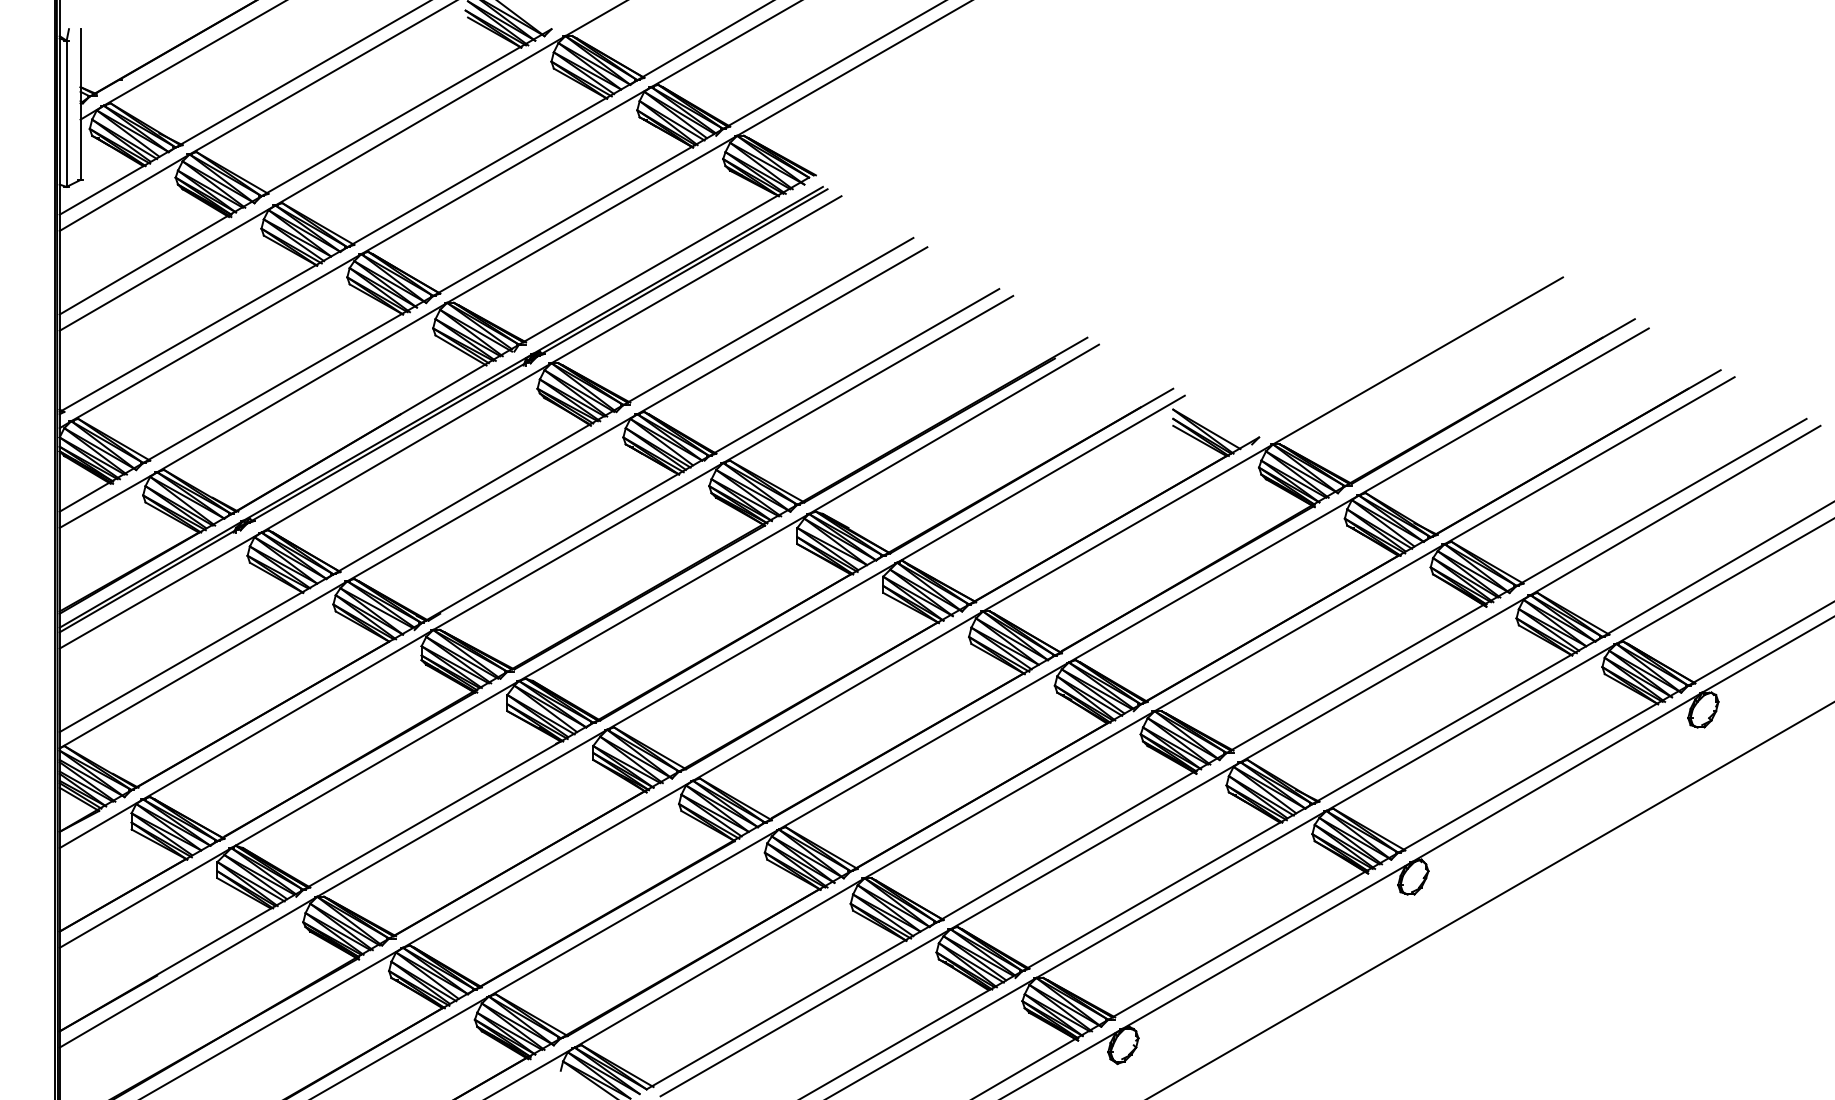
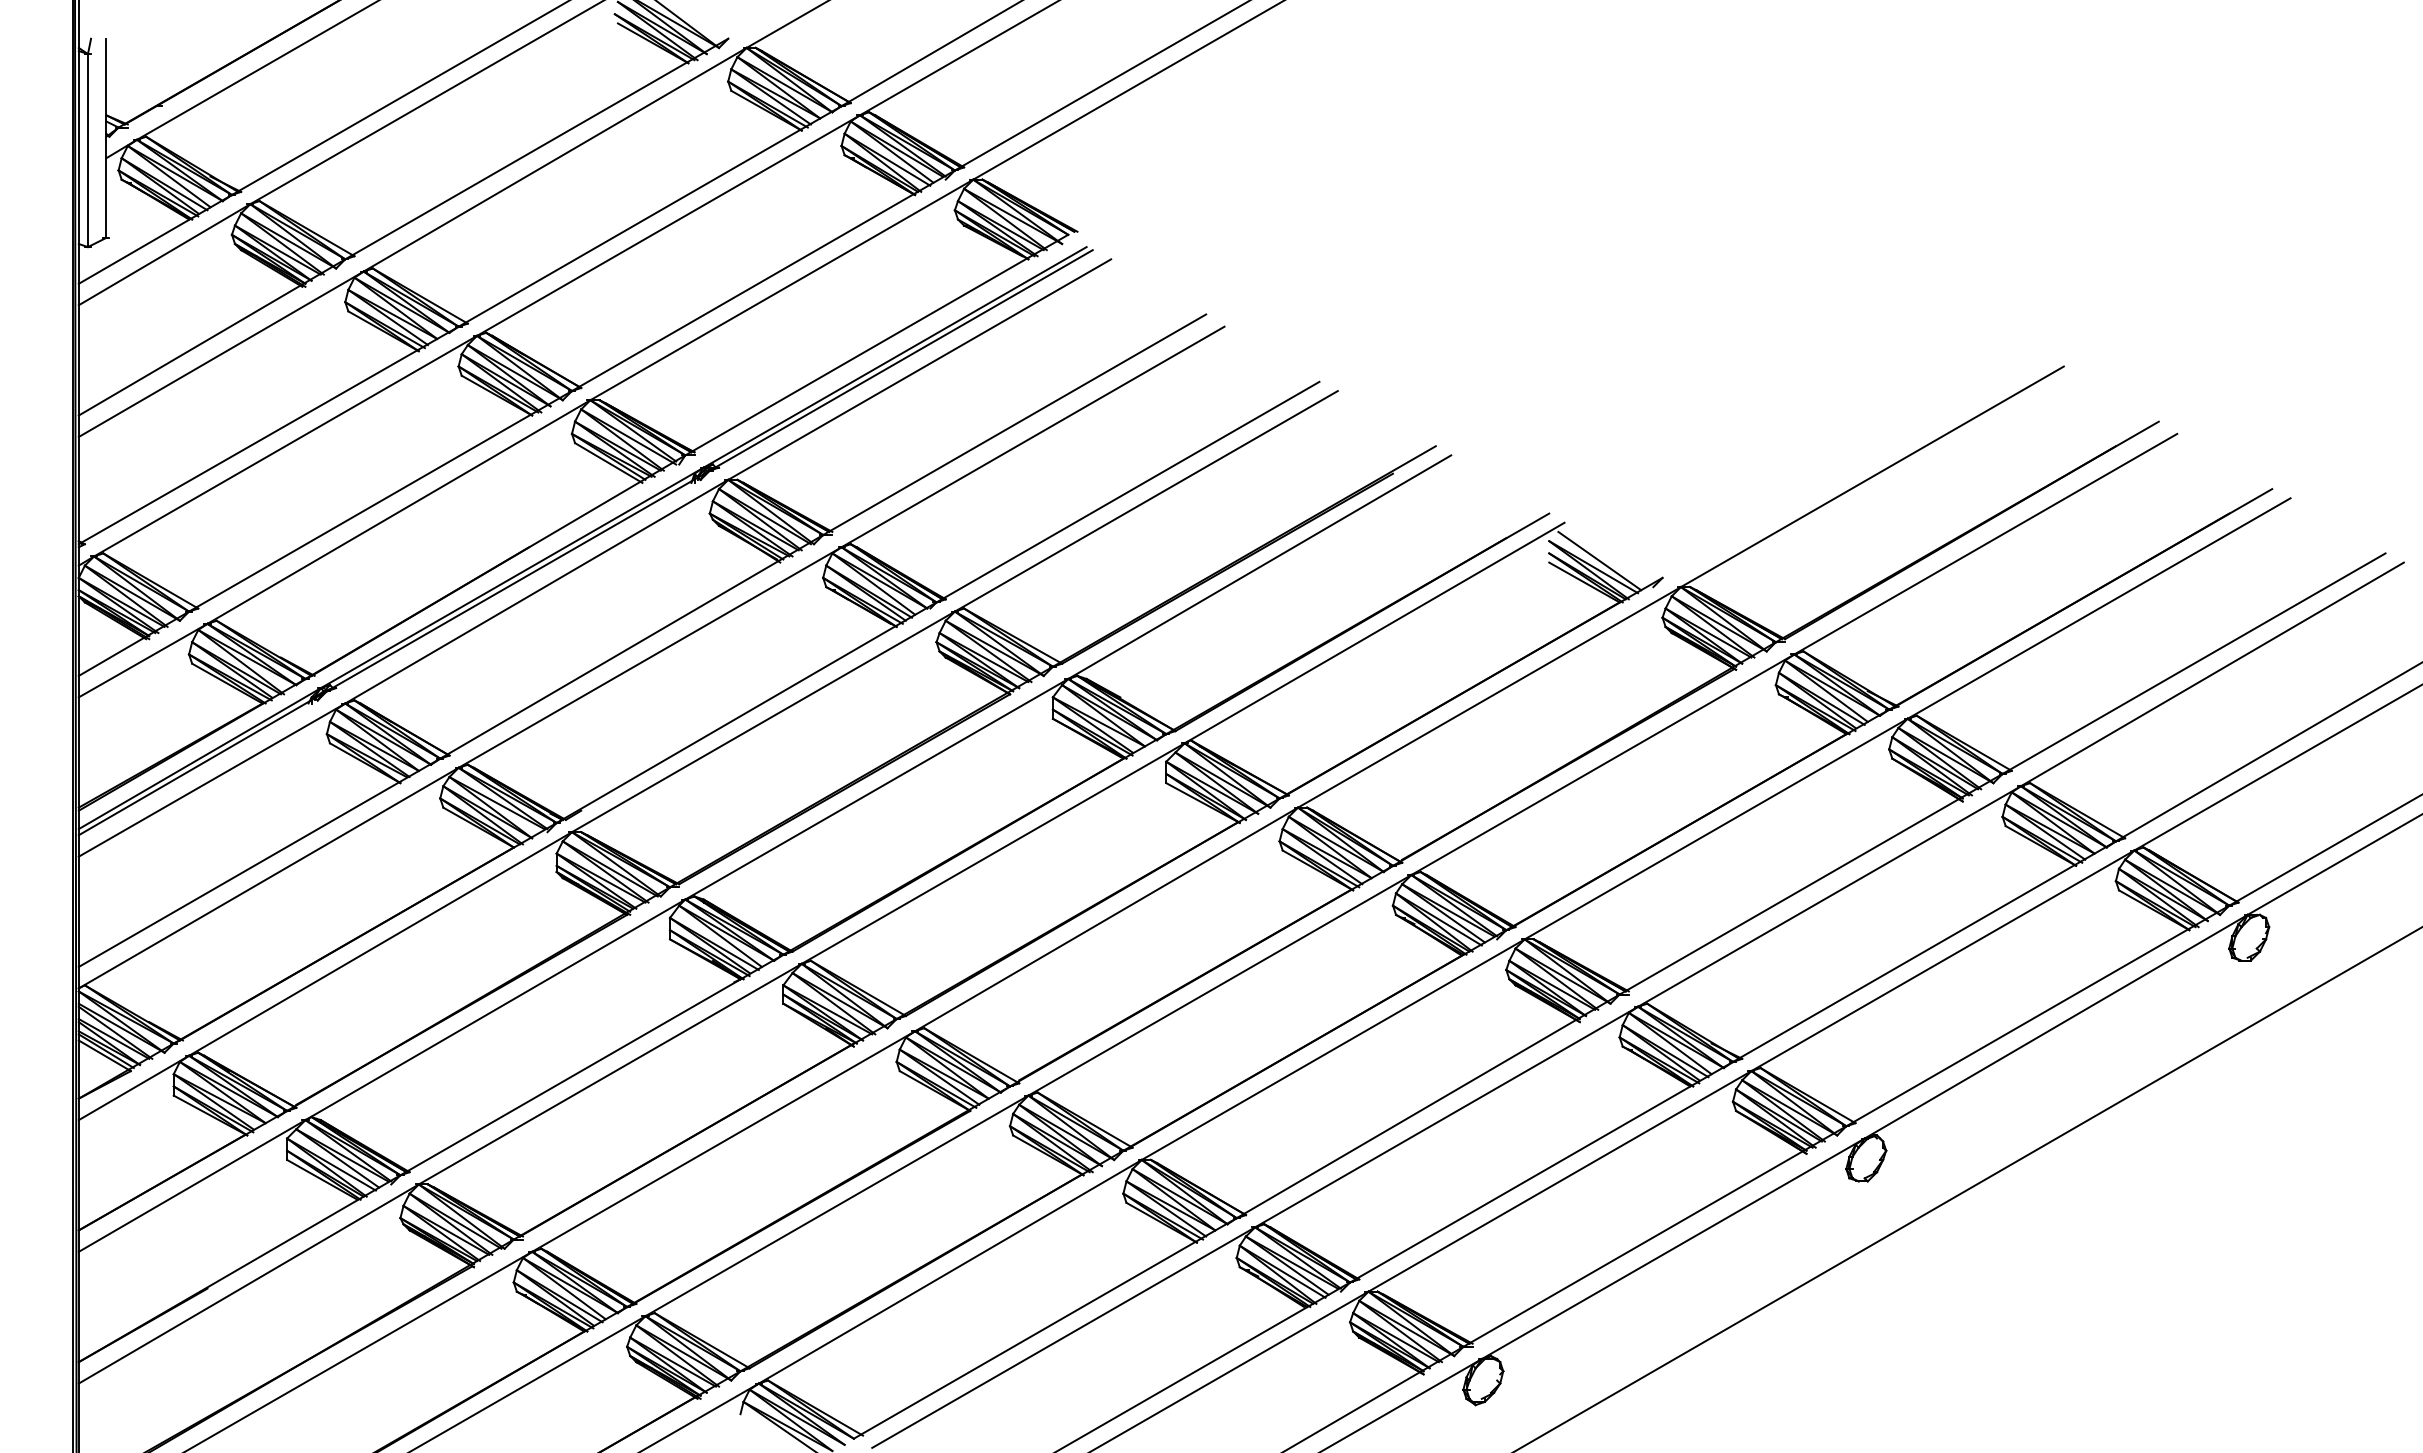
line: (1211, 424) -> (1599, 560), added

